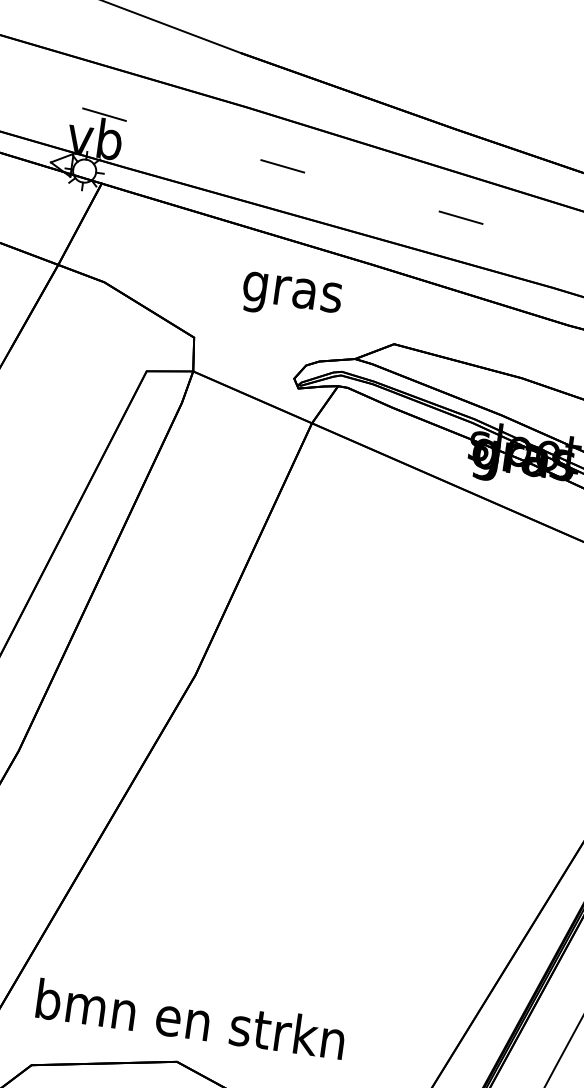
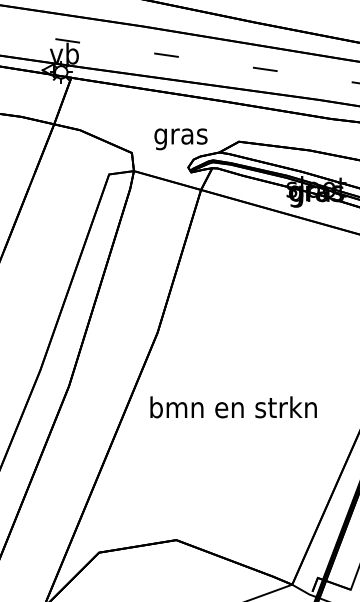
text: (290, 297) -> (180, 139), moved
text: (190, 1019) -> (233, 407), moved

